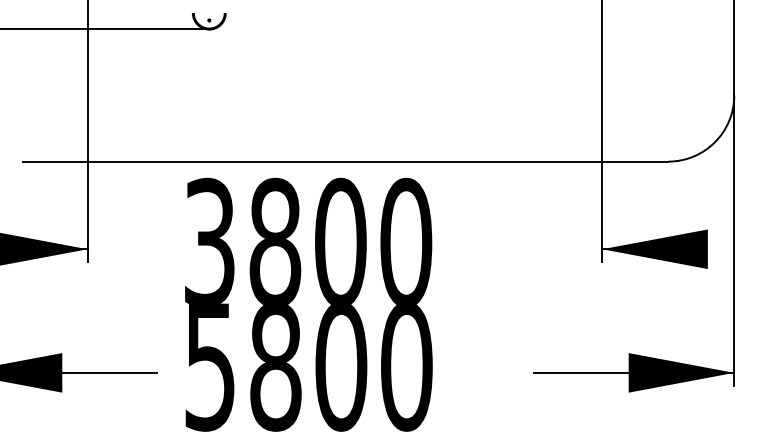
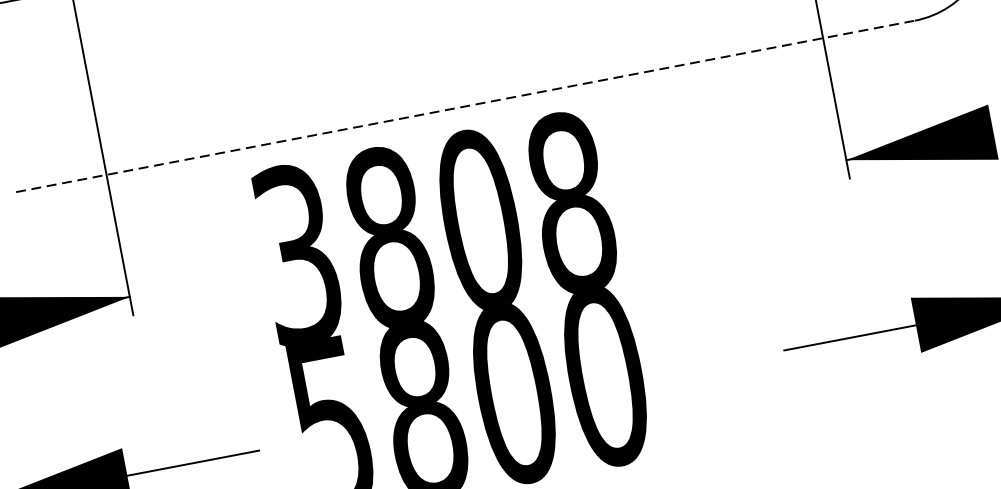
line: (345, 161) -> (465, 106), solid -> dashed
text: (406, 241) -> (571, 201), 3800 -> 3808

